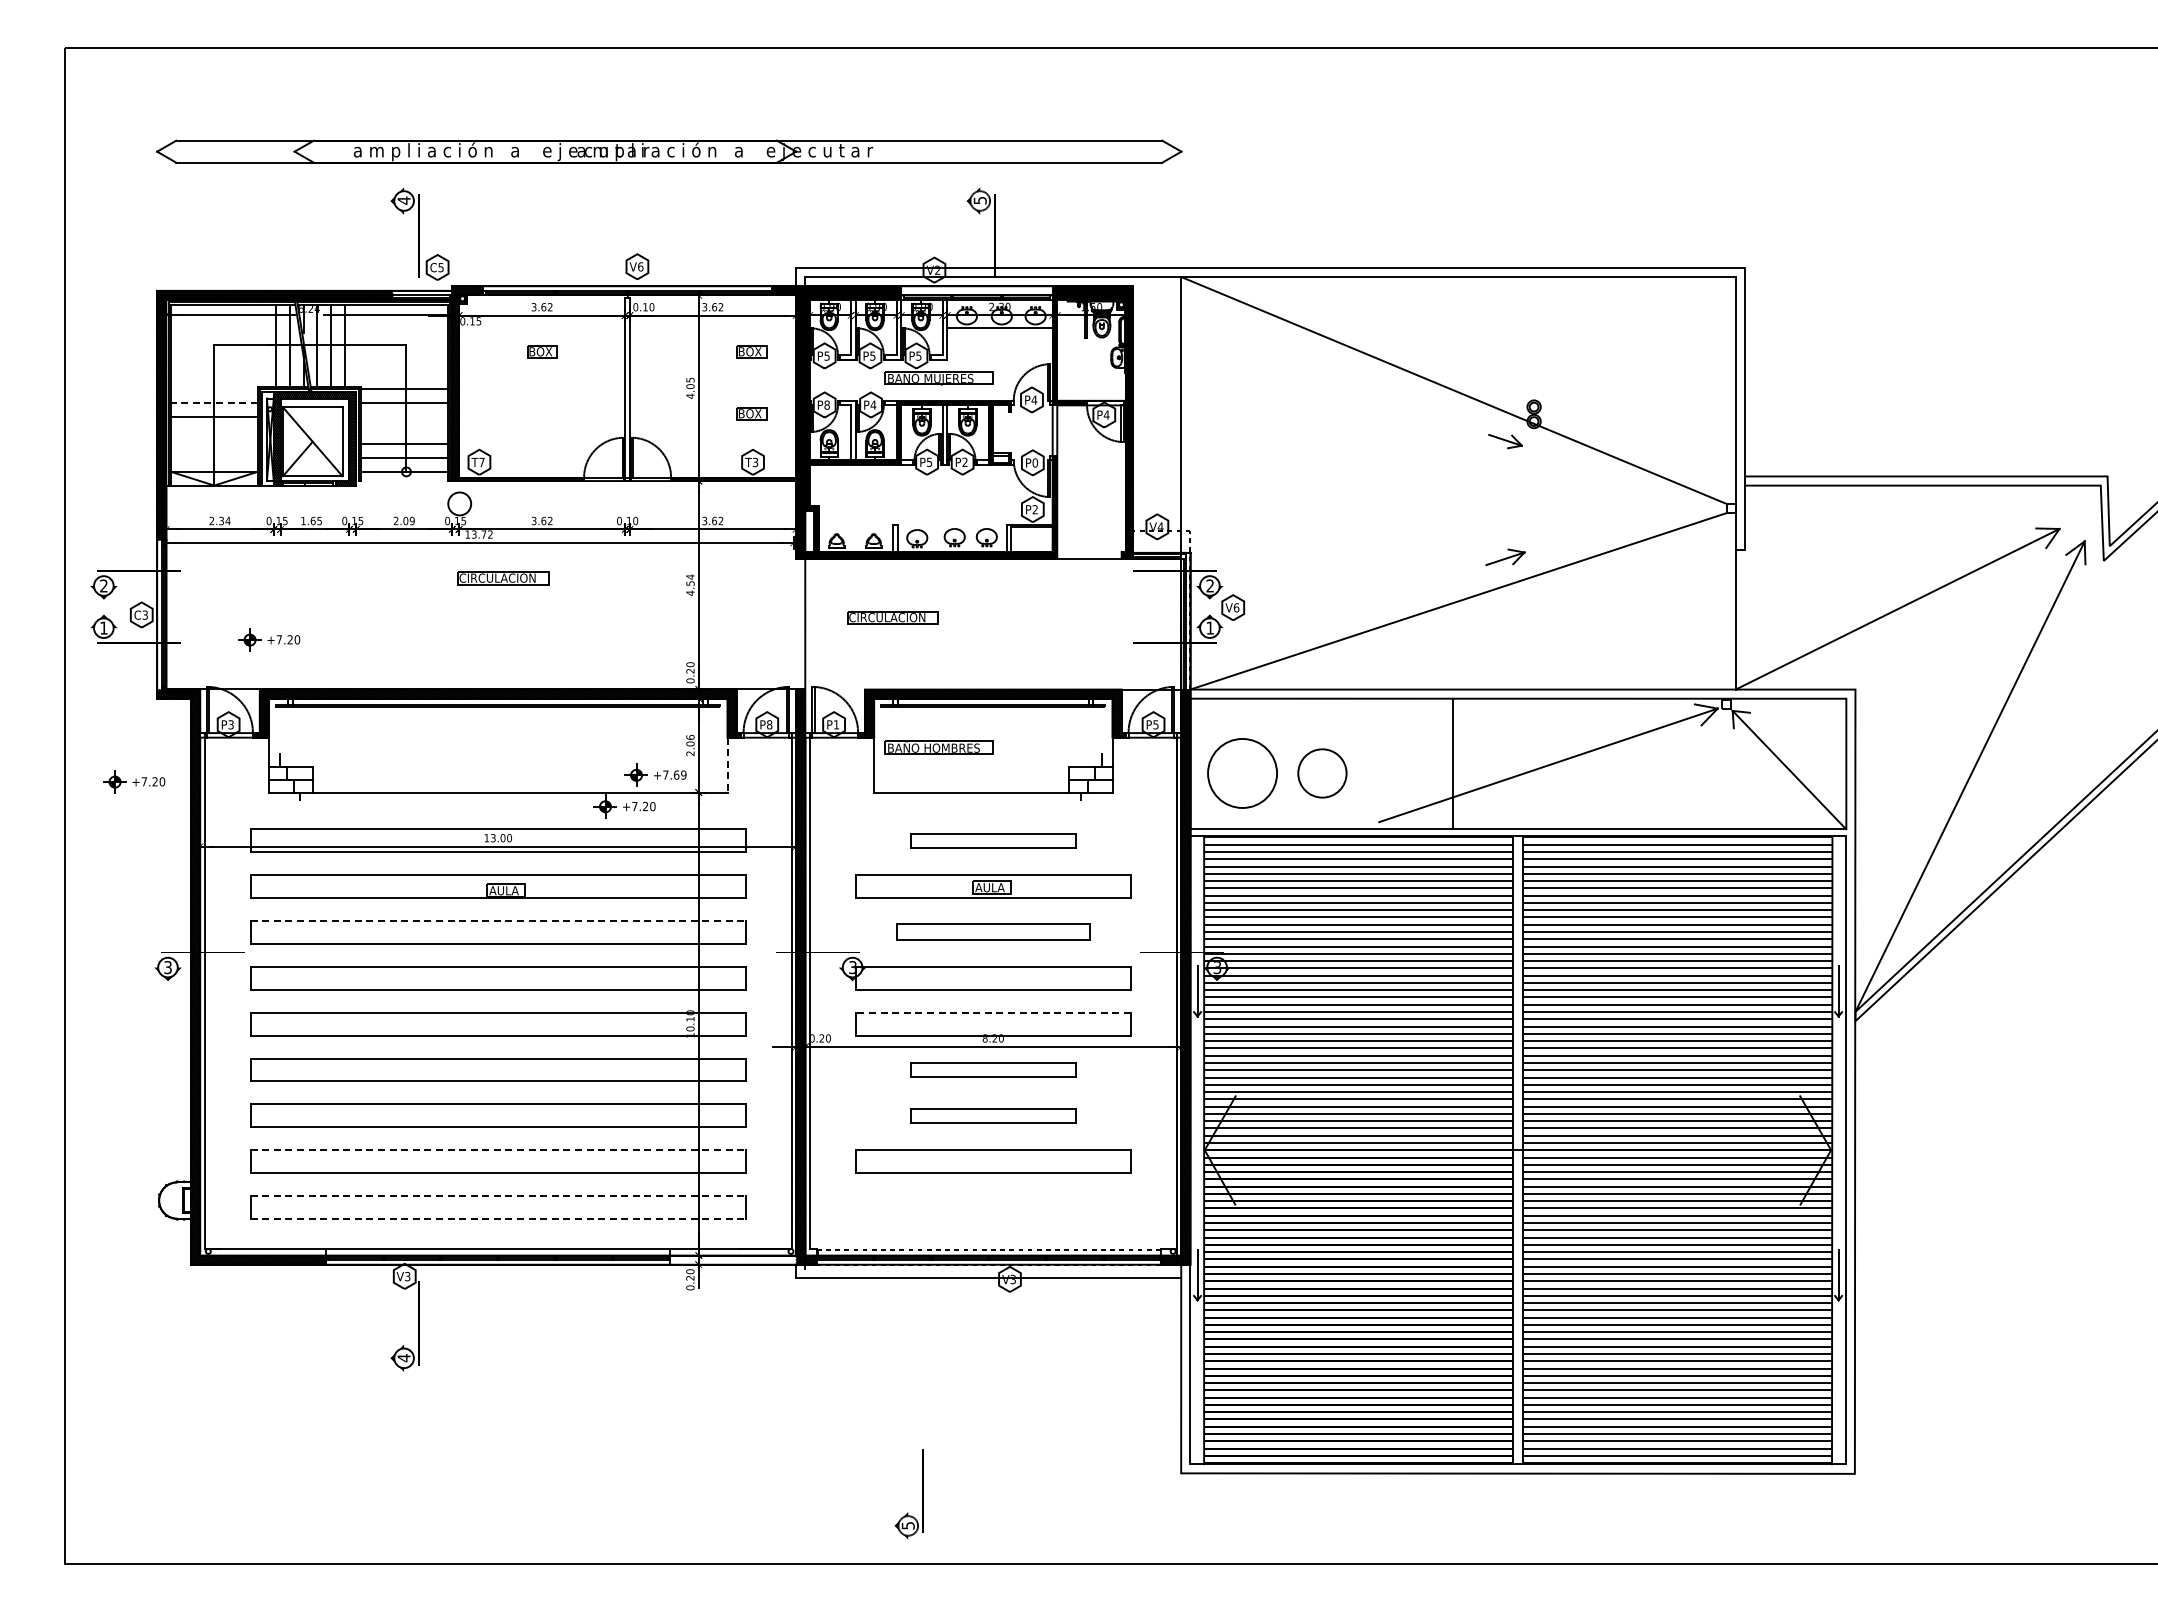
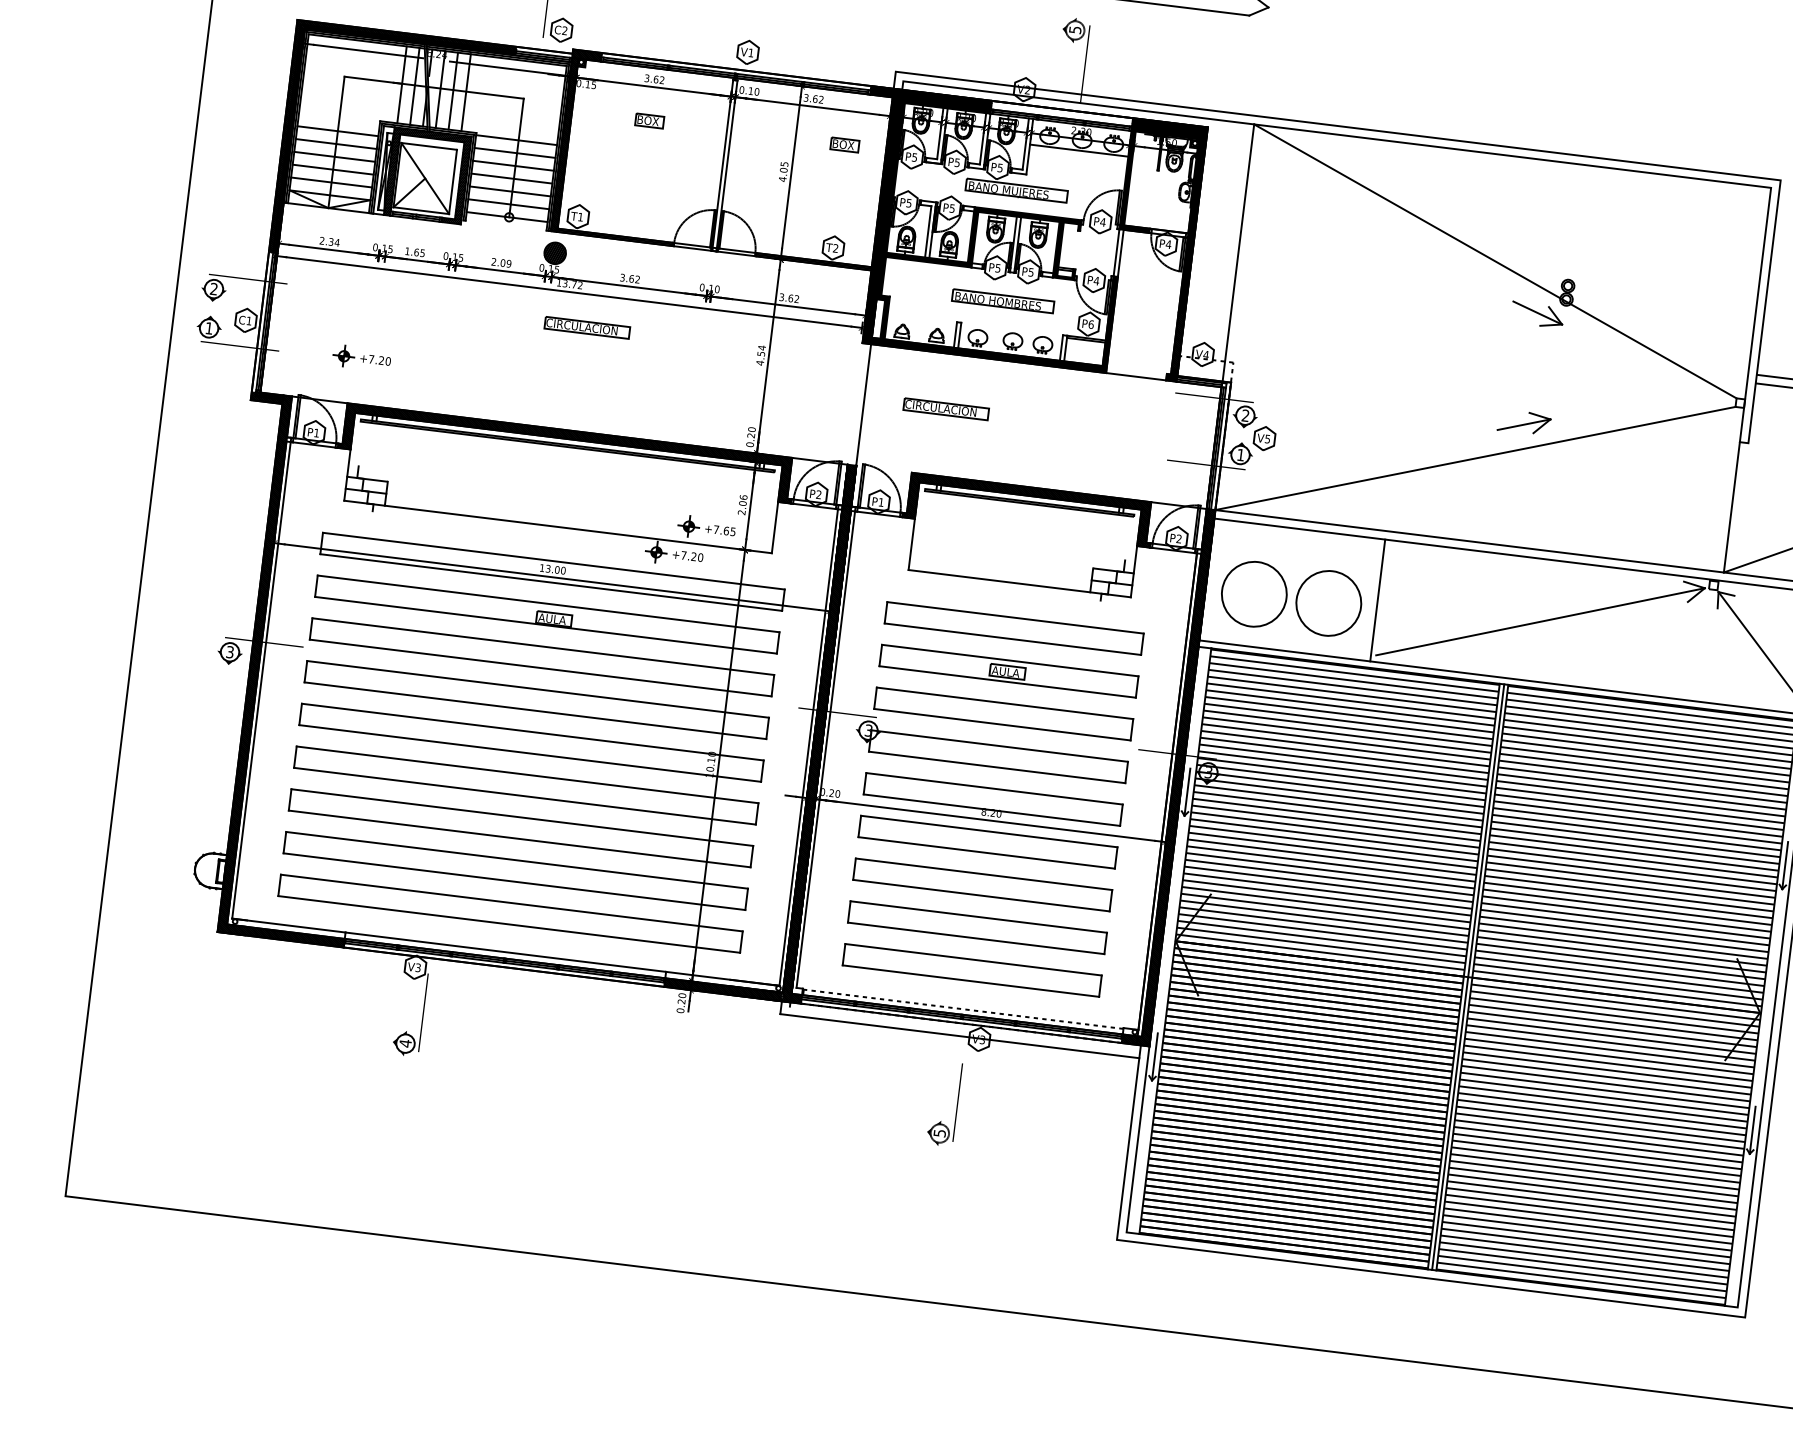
text: (640, 266) -> (750, 52), V6 -> V1
text: (440, 267) -> (564, 30), C5 -> C2
line: (213, 403) -> (337, 131), dashed -> solid
text: (826, 404) -> (908, 202), P8 -> P5
text: (873, 404) -> (952, 207), P4 -> P5
part: (751, 413) -> (837, 202), removed
line: (403, 416) -> (512, 165), added
line: (213, 430) -> (334, 156), added
line: (403, 430) -> (511, 178), added
part: (1505, 441) -> (1537, 314), size x1.67
line: (213, 444) -> (332, 169), added
line: (213, 458) -> (330, 182), added
text: (481, 461) -> (580, 216), T7 -> T1
text: (755, 462) -> (835, 248), T3 -> T2
text: (964, 462) -> (1030, 272), P2 -> P5
text: (1035, 462) -> (1096, 280), P0 -> P4
hatch: (459, 503) -> (555, 252), added
text: (1035, 509) -> (1091, 324), P2 -> P6
part: (1505, 557) -> (1524, 423), size x1.43
text: (1236, 607) -> (1267, 438), V6 -> V5
text: (144, 614) -> (248, 320), C3 -> C1
text: (230, 724) -> (316, 432), P3 -> P1
text: (769, 724) -> (818, 494), P8 -> P2
text: (1155, 724) -> (1178, 538), P5 -> P2
part: (938, 747) -> (1002, 301), moved
line: (1452, 763) -> (1377, 599), moved
line: (727, 765) -> (774, 527), dashed -> solid
circle: (1321, 772) -> (1328, 602), size x1.43
text: (683, 774) -> (732, 531), +7.69 -> +7.65
part: (134, 781) -> (220, 474), removed
part: (993, 840) -> (1014, 628), size x1.67
line: (498, 921) -> (543, 647), dashed -> solid
part: (993, 932) -> (1003, 714), size x1.43
line: (992, 1012) -> (993, 788), dashed -> solid
part: (993, 1069) -> (988, 841), size x1.67
part: (993, 1115) -> (982, 884), size x1.67
line: (498, 1150) -> (517, 860), dashed -> solid
line: (1518, 1150) -> (1468, 977), added
line: (498, 1195) -> (512, 902), dashed -> solid
part: (993, 1207) -> (972, 970), added
line: (498, 1218) -> (509, 924), dashed -> solid
hatch: (733, 1259) -> (723, 989), added
part: (922, 1494) -> (956, 1105), moved

